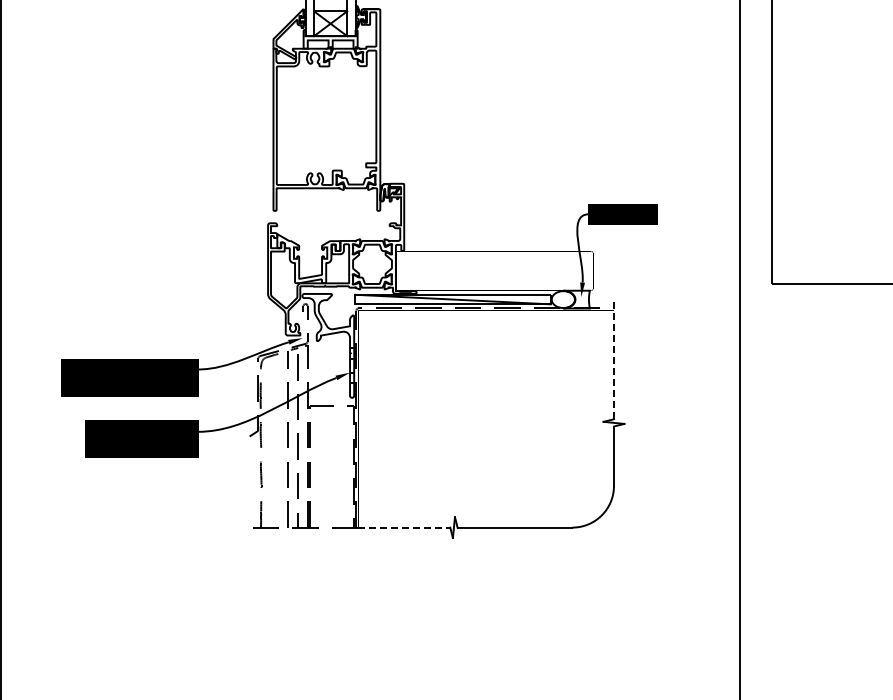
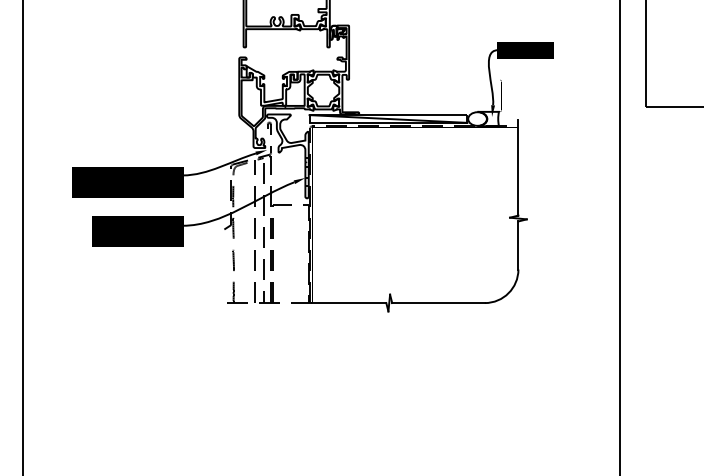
line: (613, 359) -> (518, 167), dashed -> solid
line: (404, 527) -> (349, 302), dashed -> solid

